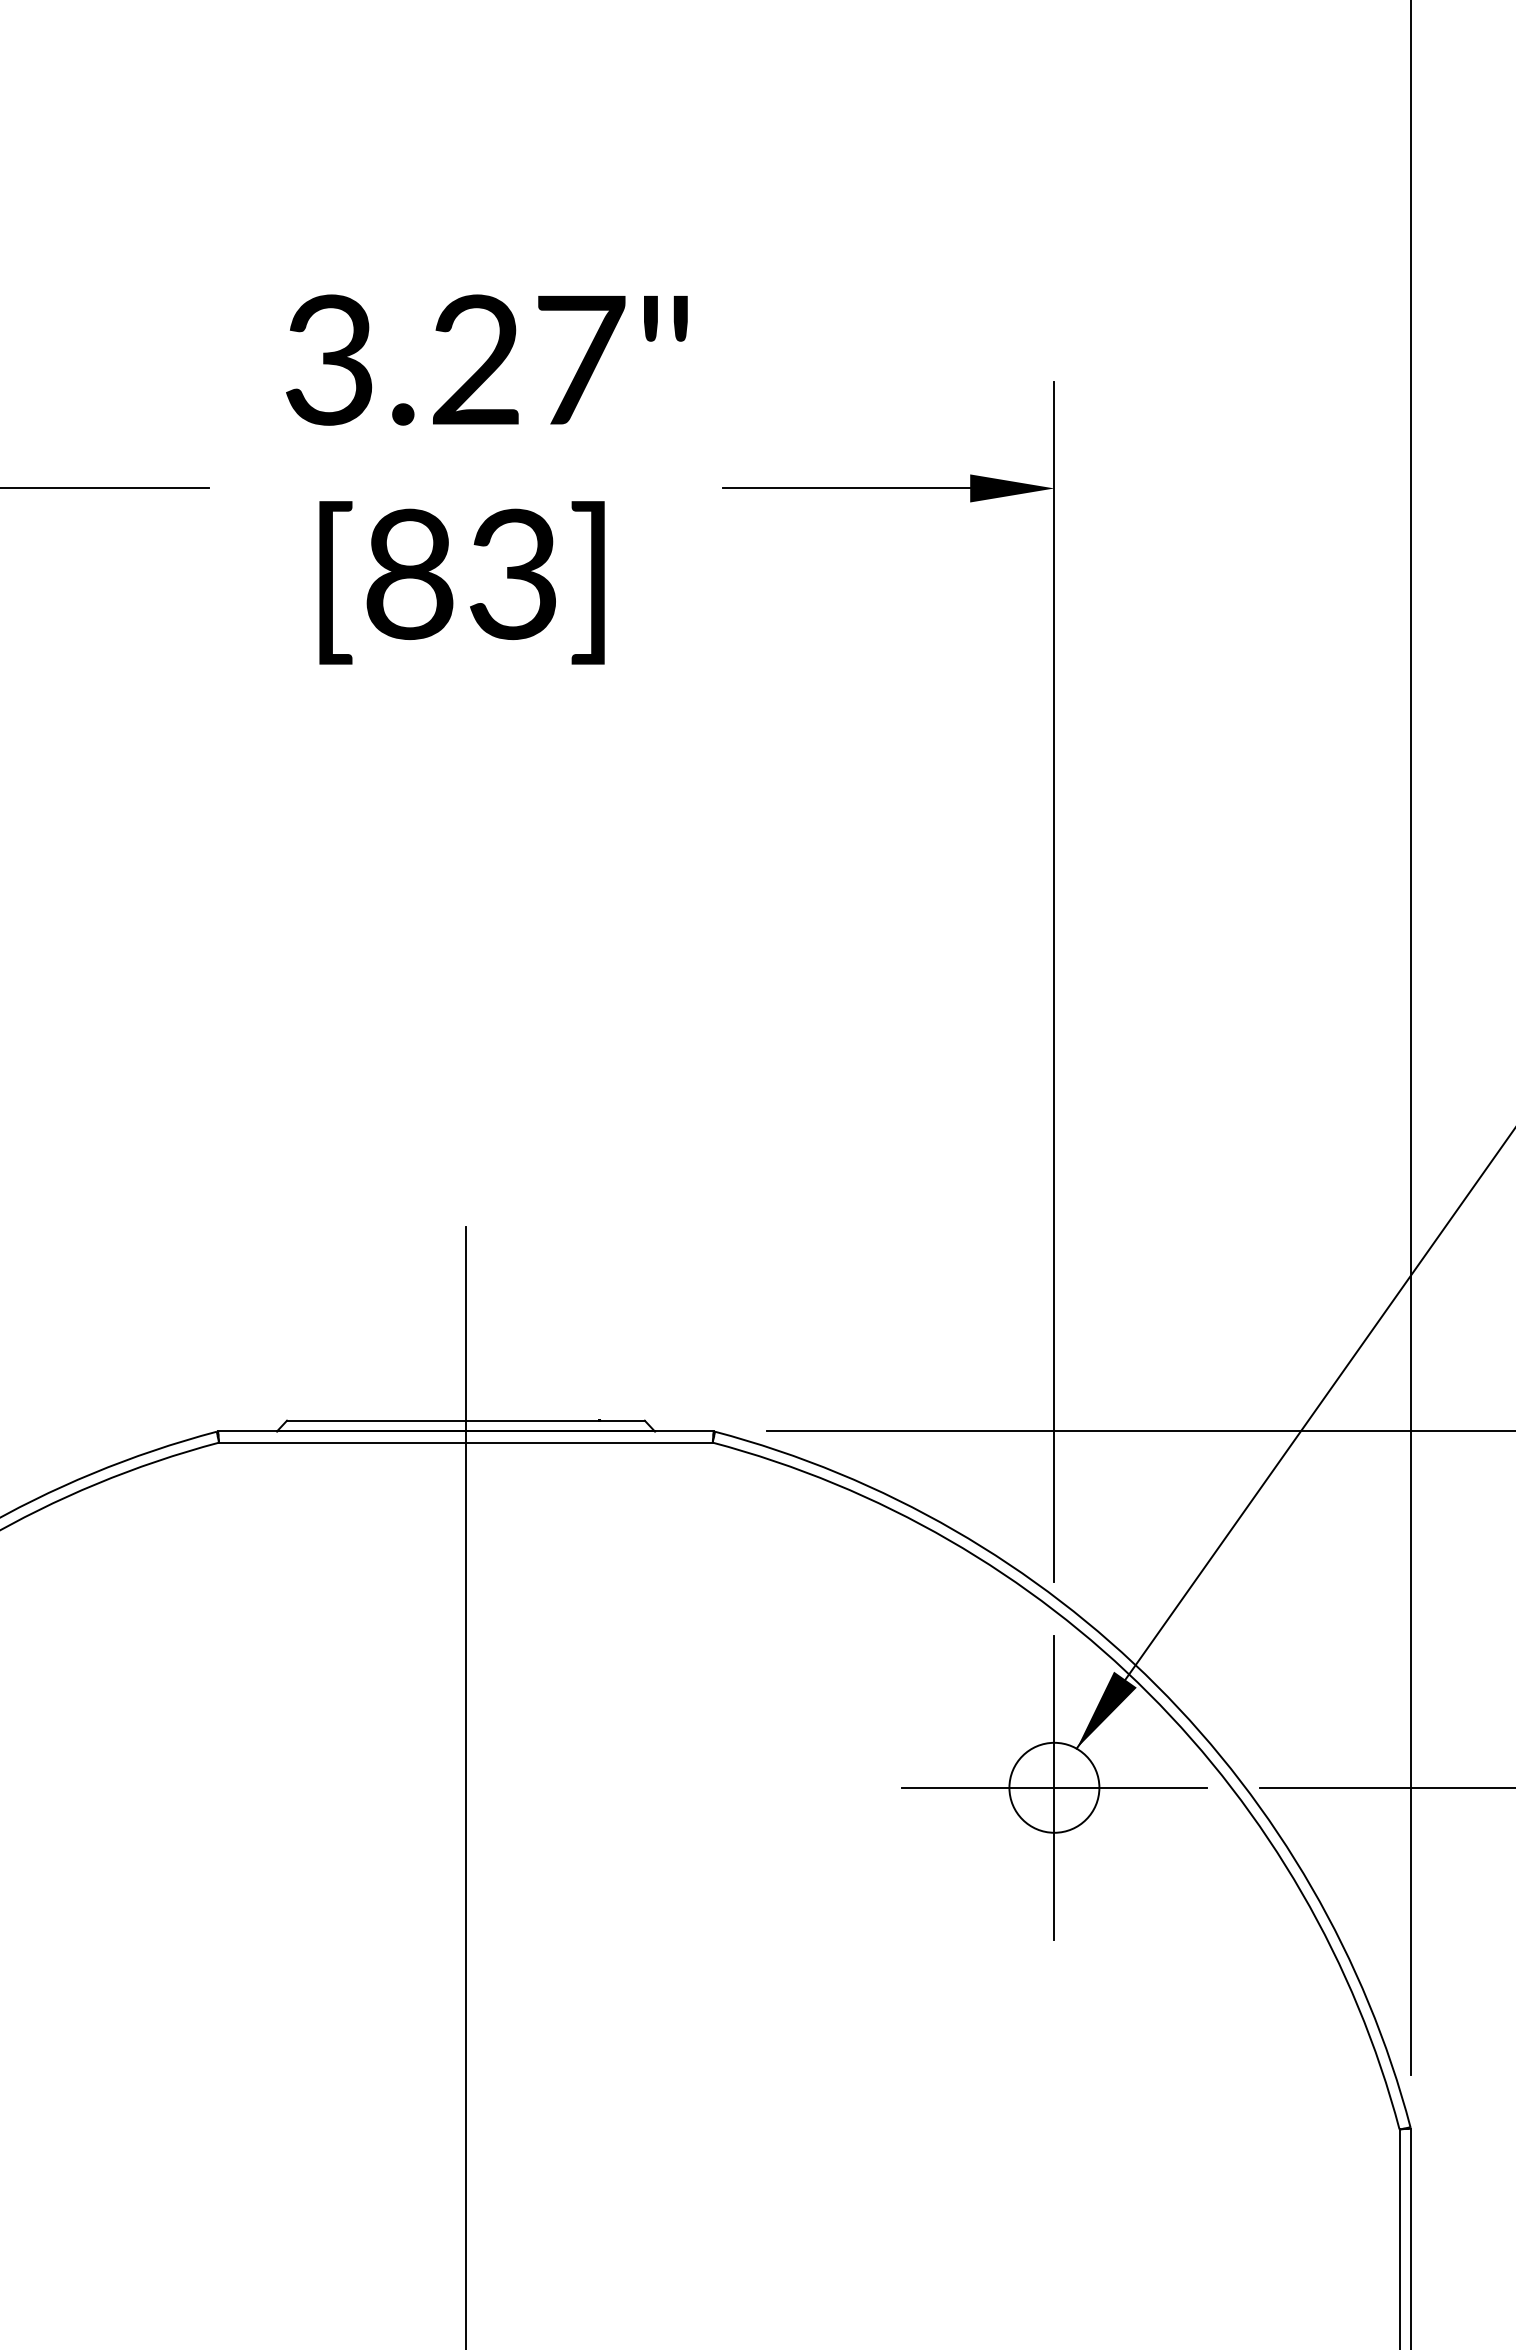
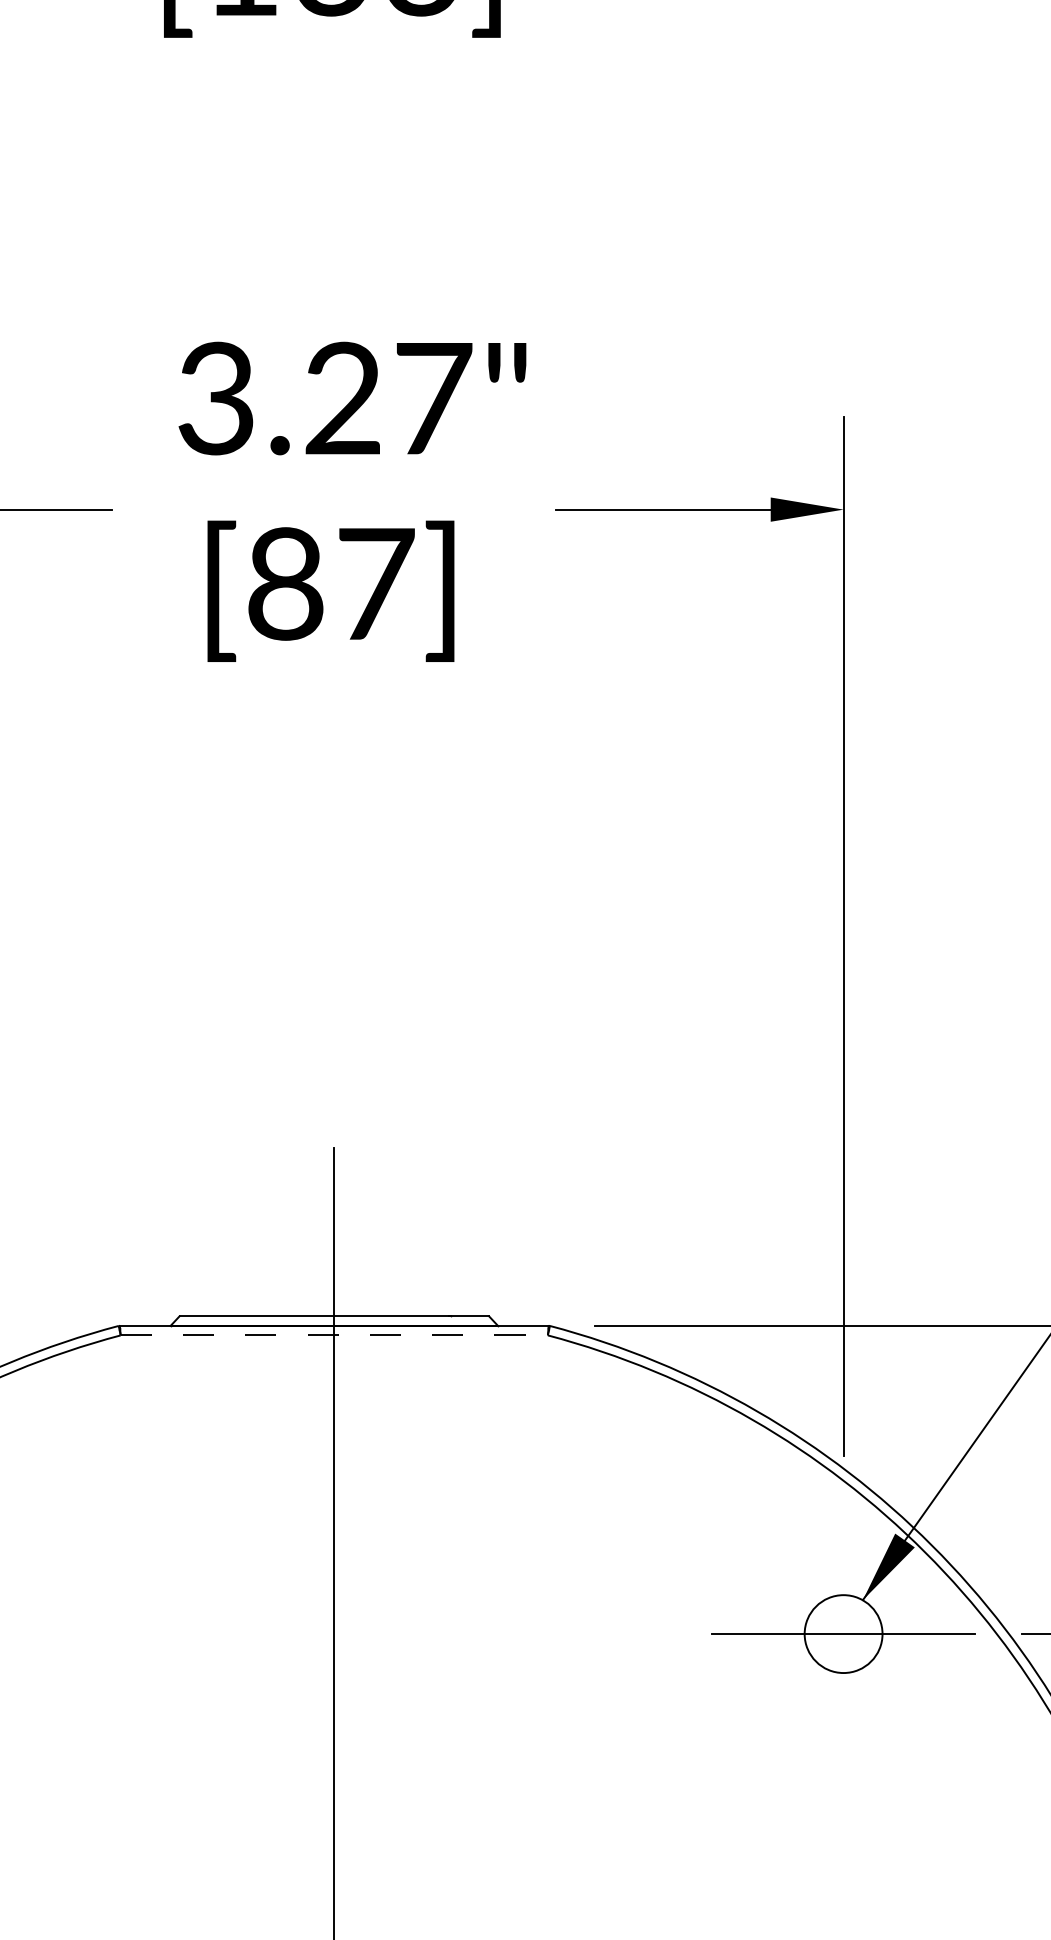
text: (514, 574) -> (376, 584), [83] -> [87]
line: (465, 1442) -> (333, 1335), solid -> dashed
line: (1054, 1787) -> (843, 1633), removed

